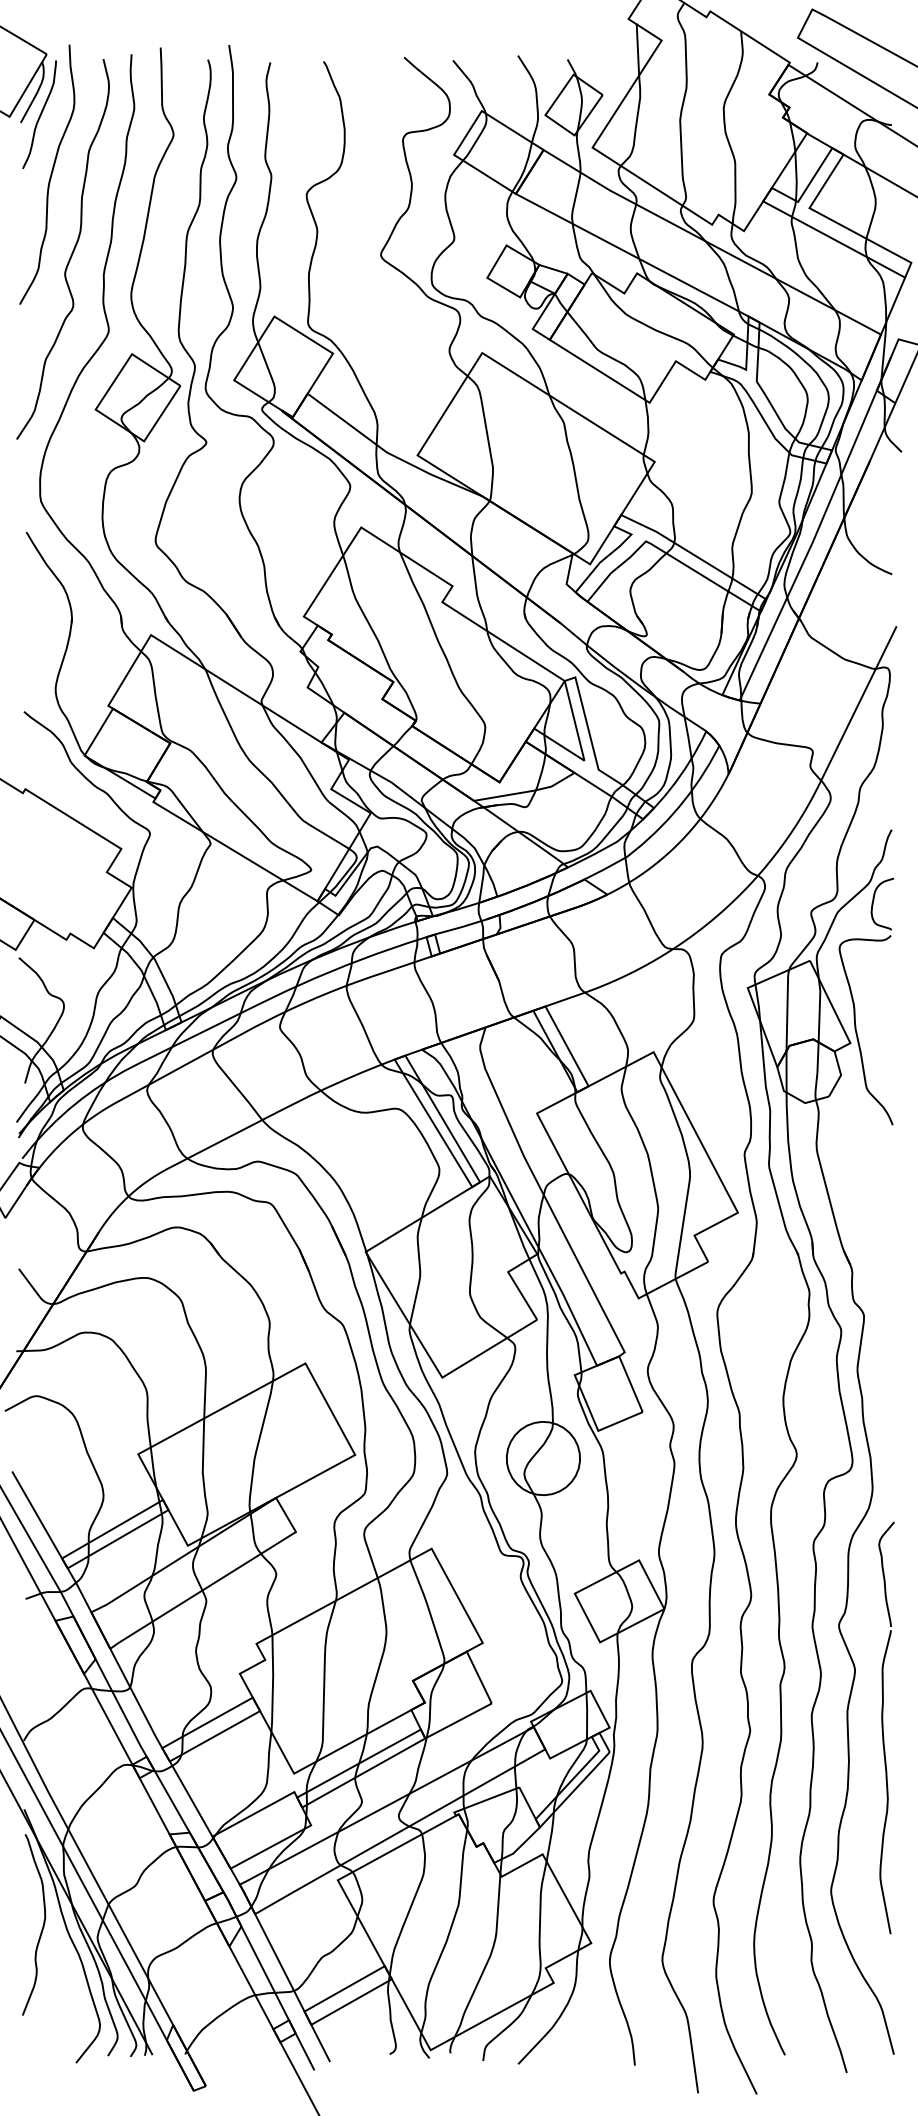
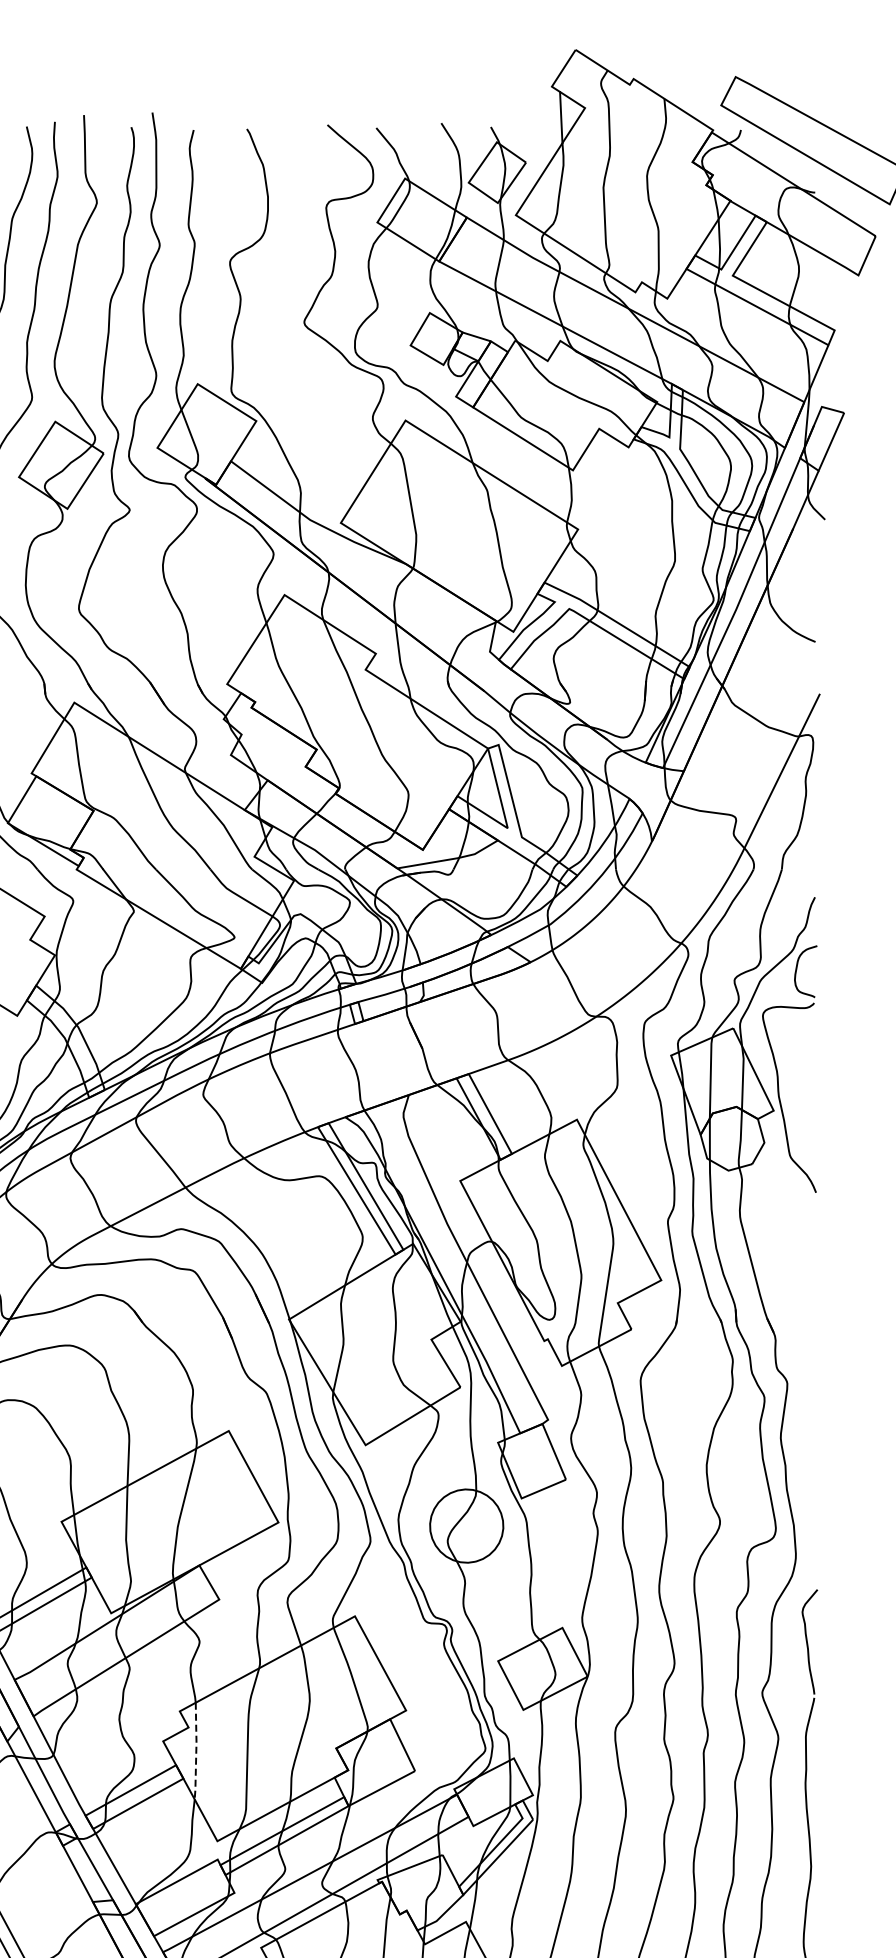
line: (272, 1683) -> (195, 1751), solid -> dashed

